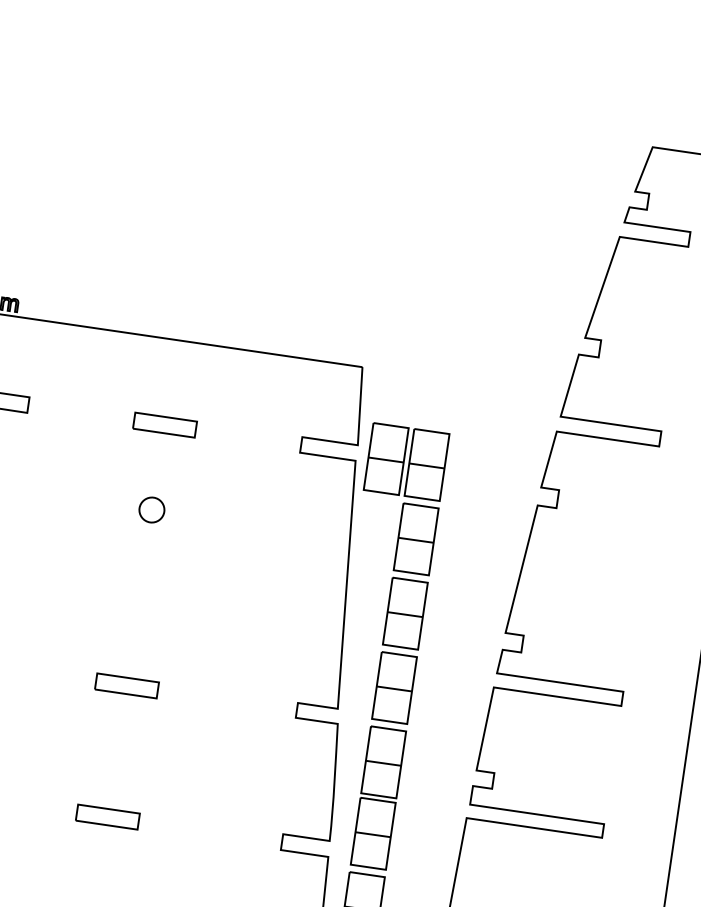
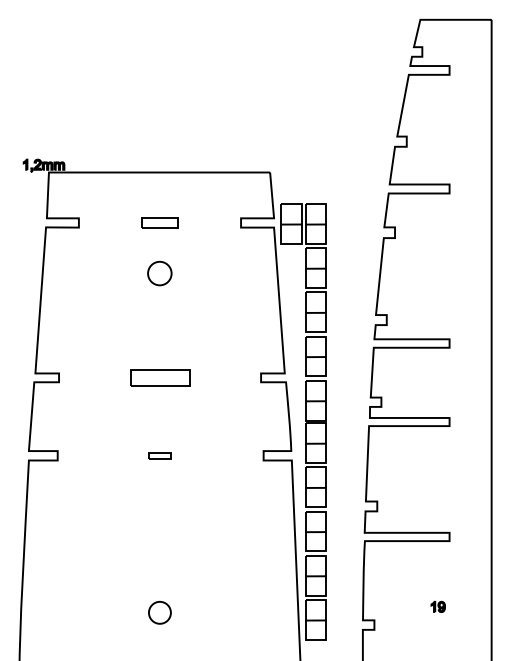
part: (151, 509) -> (159, 273), size x1.6
part: (126, 684) -> (159, 377), size x1.6
part: (106, 816) -> (159, 455), size x0.6

